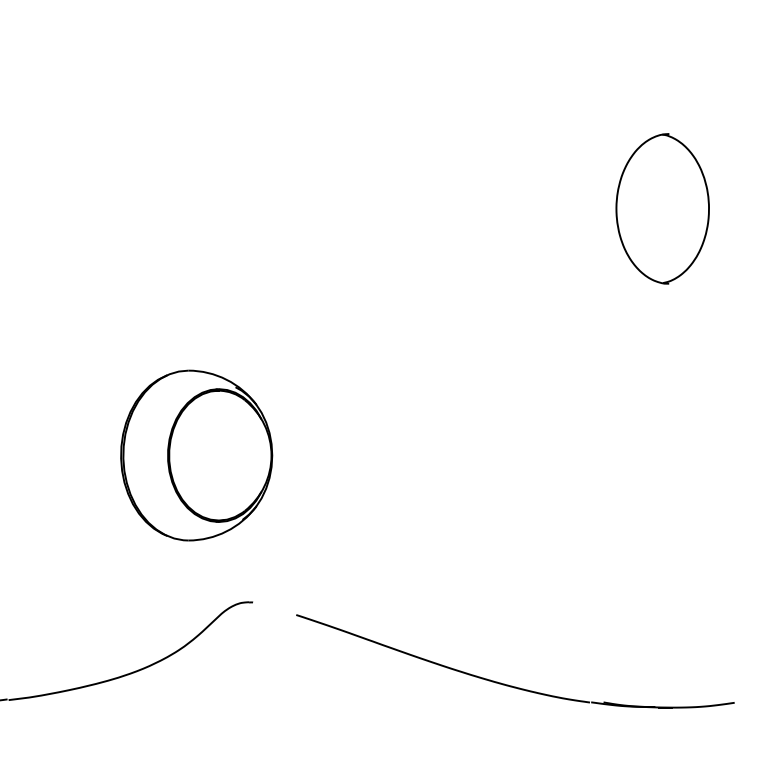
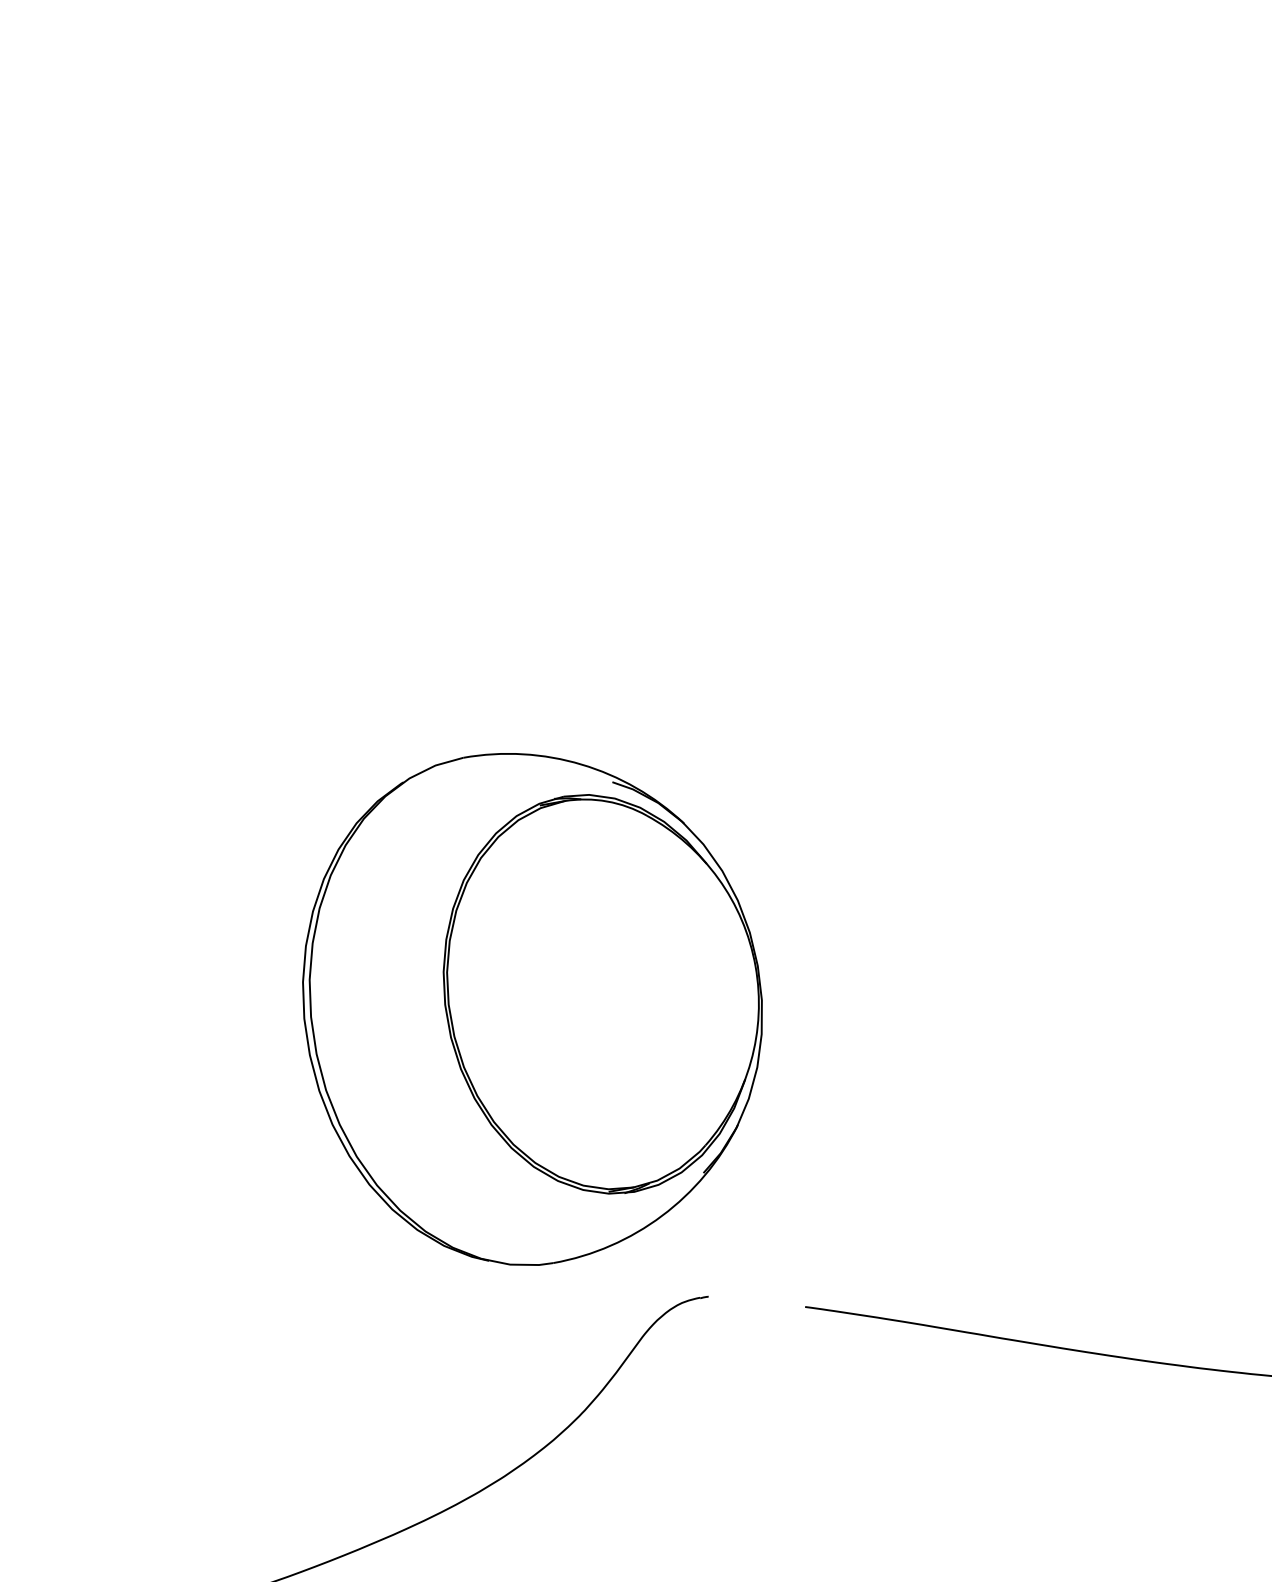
part: (196, 455) -> (532, 1005), size x1.4

